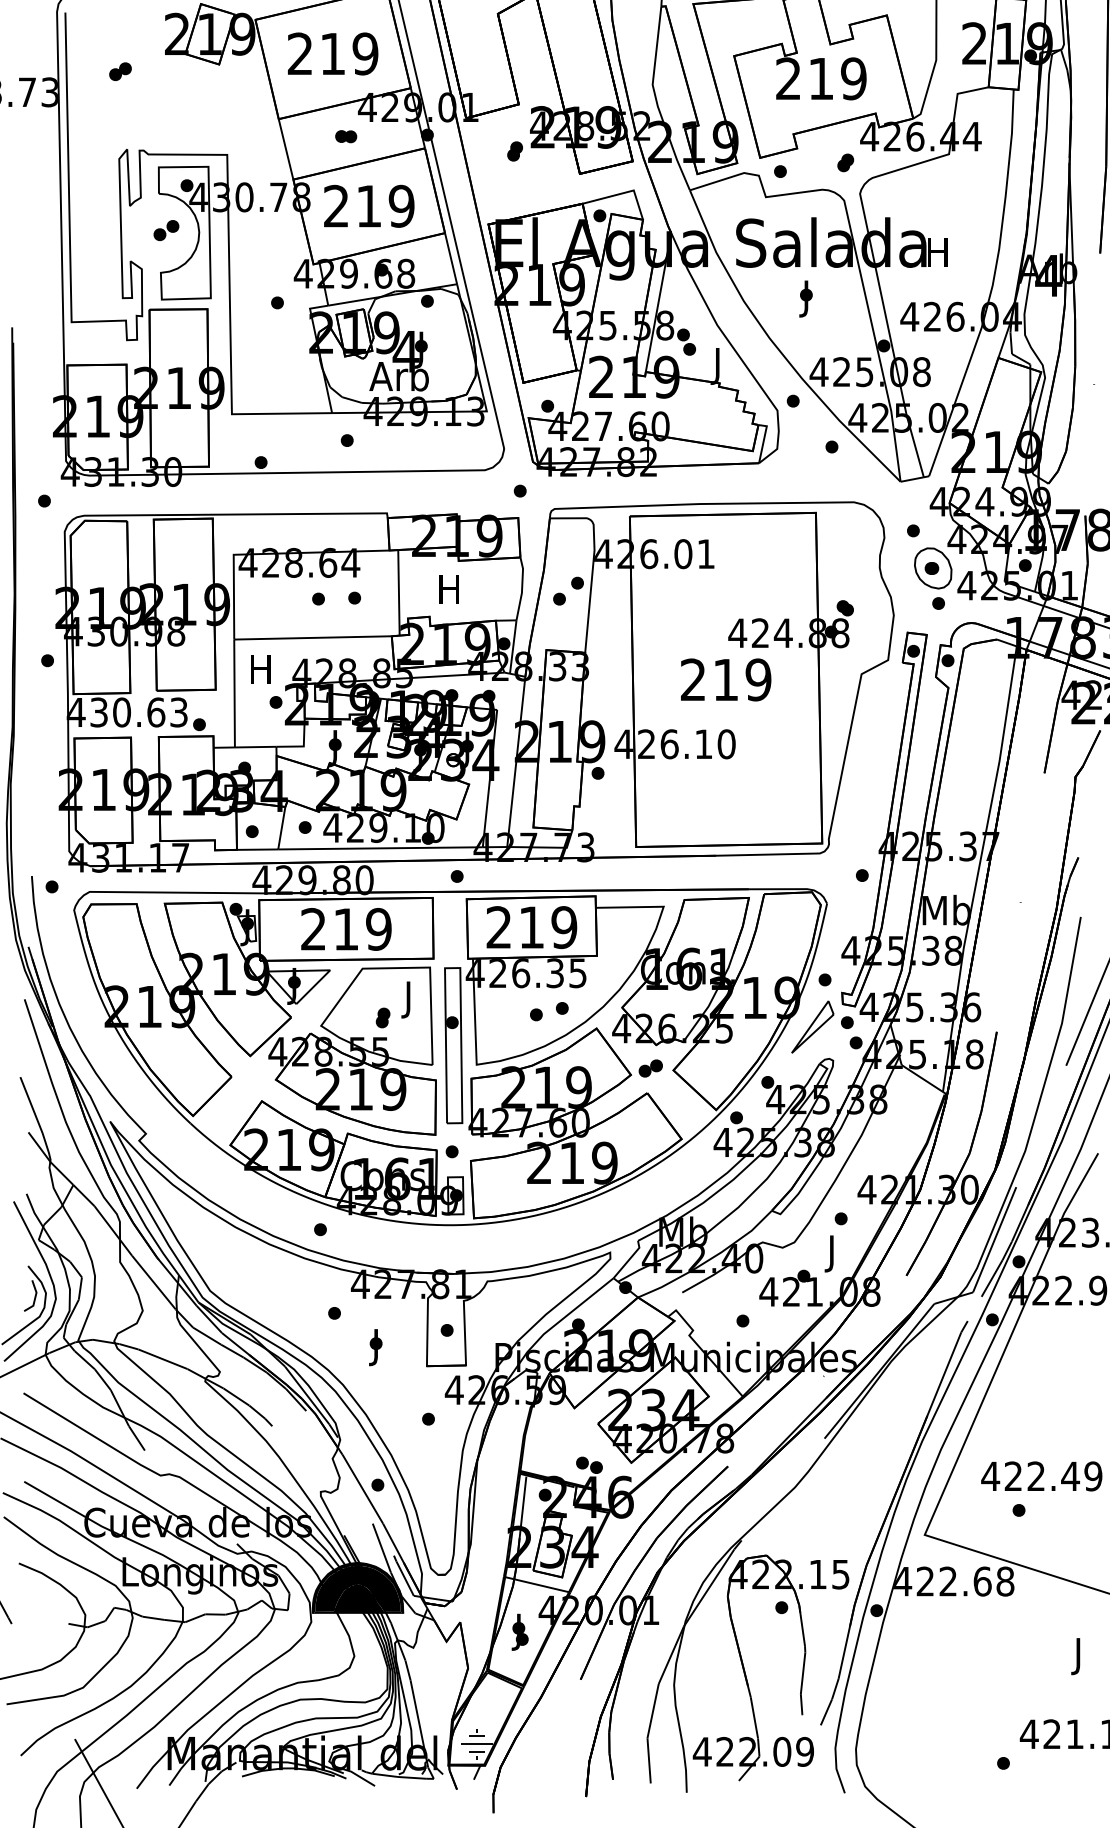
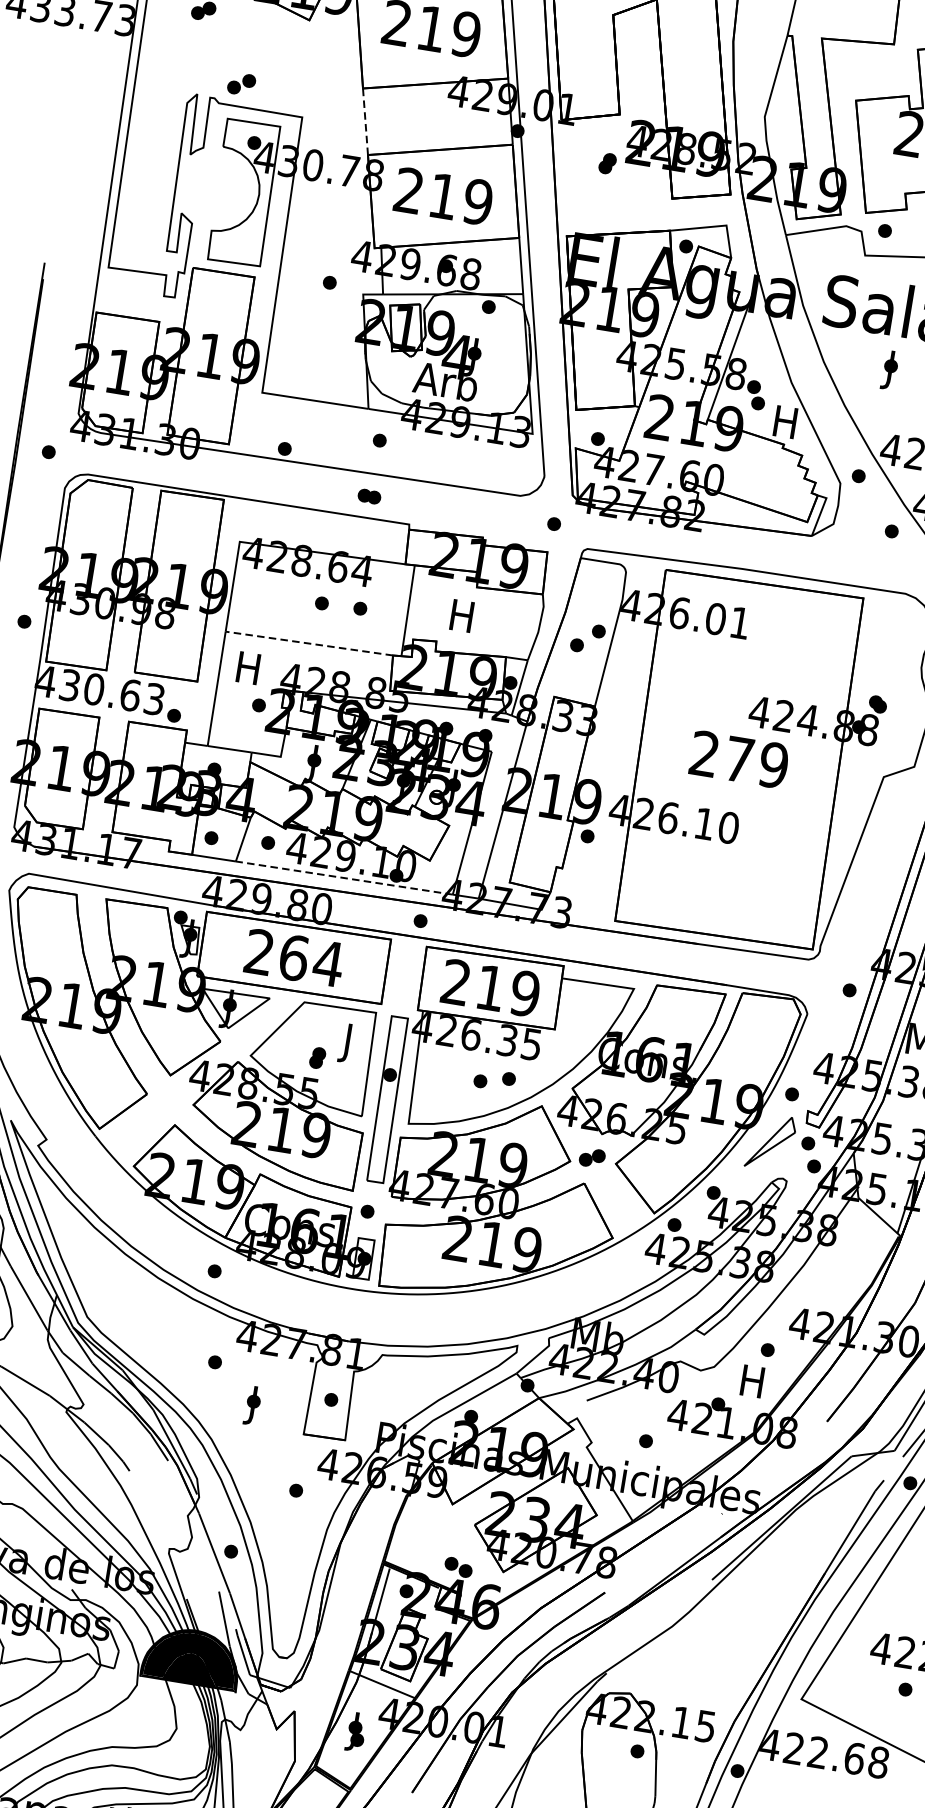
part: (346, 136) -> (369, 496), moved
line: (285, 148) -> (365, 120), solid -> dashed
part: (166, 230) -> (241, 84), moved
text: (717, 366) -> (784, 426), J -> H
line: (313, 637) -> (309, 643), solid -> dashed
text: (725, 679) -> (738, 759), 219 -> 279
line: (380, 848) -> (344, 878), solid -> dashed
text: (362, 929) -> (311, 960), 219 -> 264
text: (831, 1253) -> (751, 1385), J -> H

